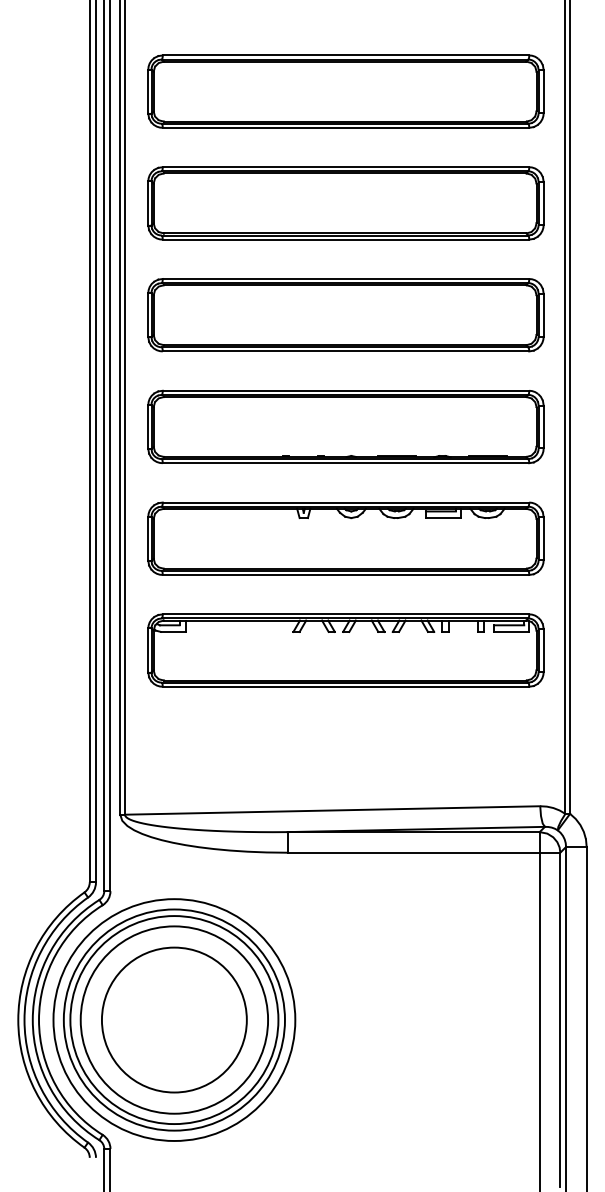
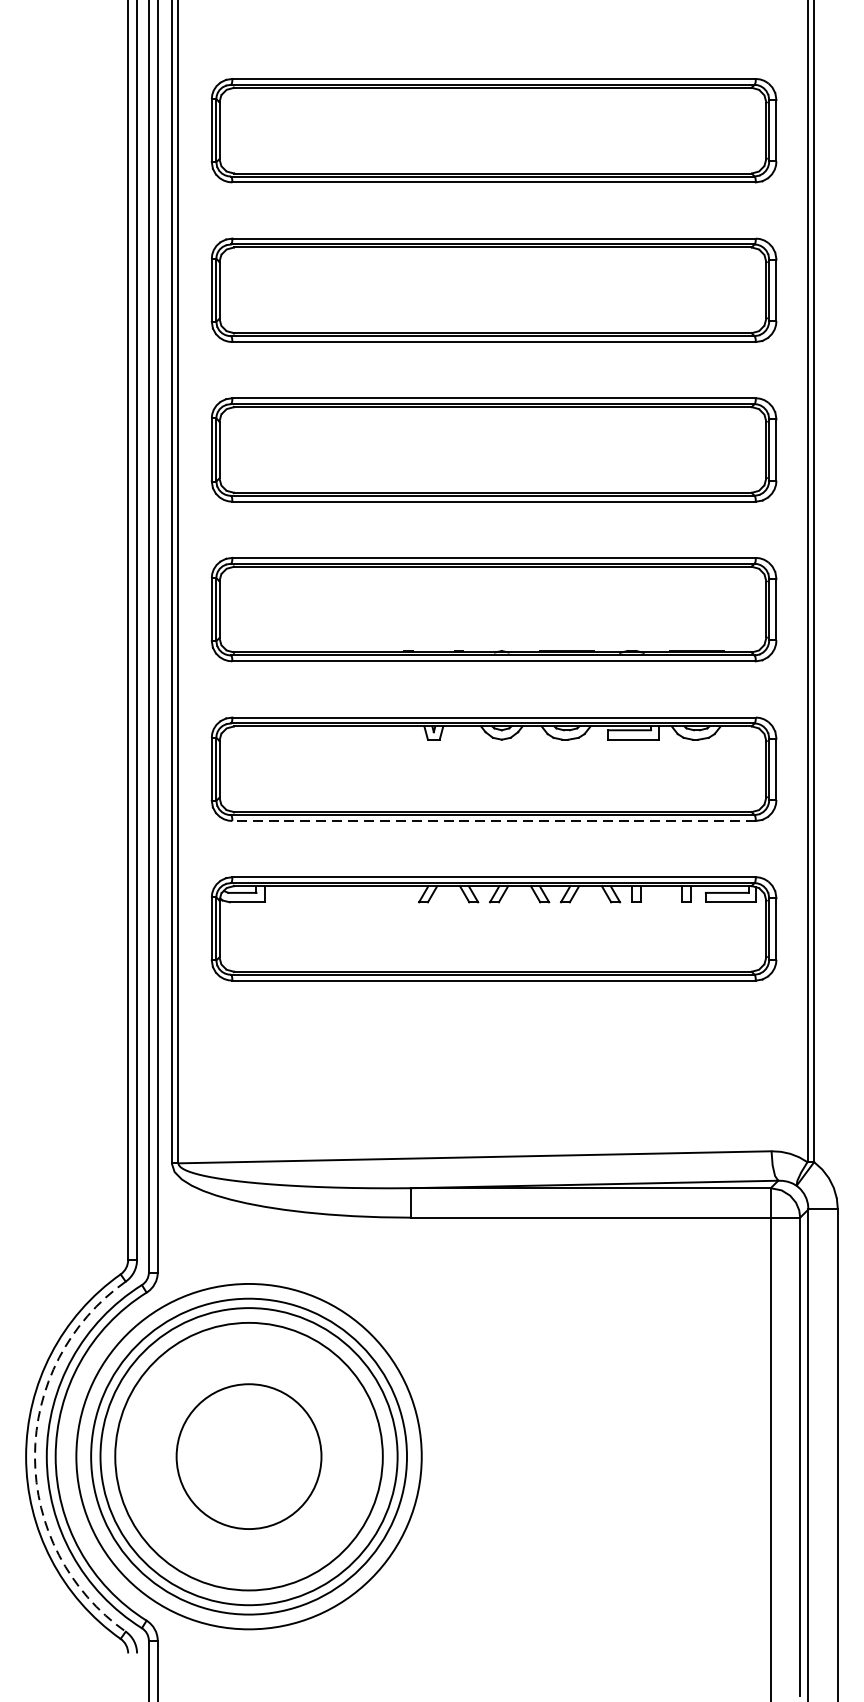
line: (345, 575) -> (493, 821), solid -> dashed
circle: (173, 1019) -> (247, 1455), size x0.7
arc: (24, 1020) -> (34, 1457), solid -> dashed

